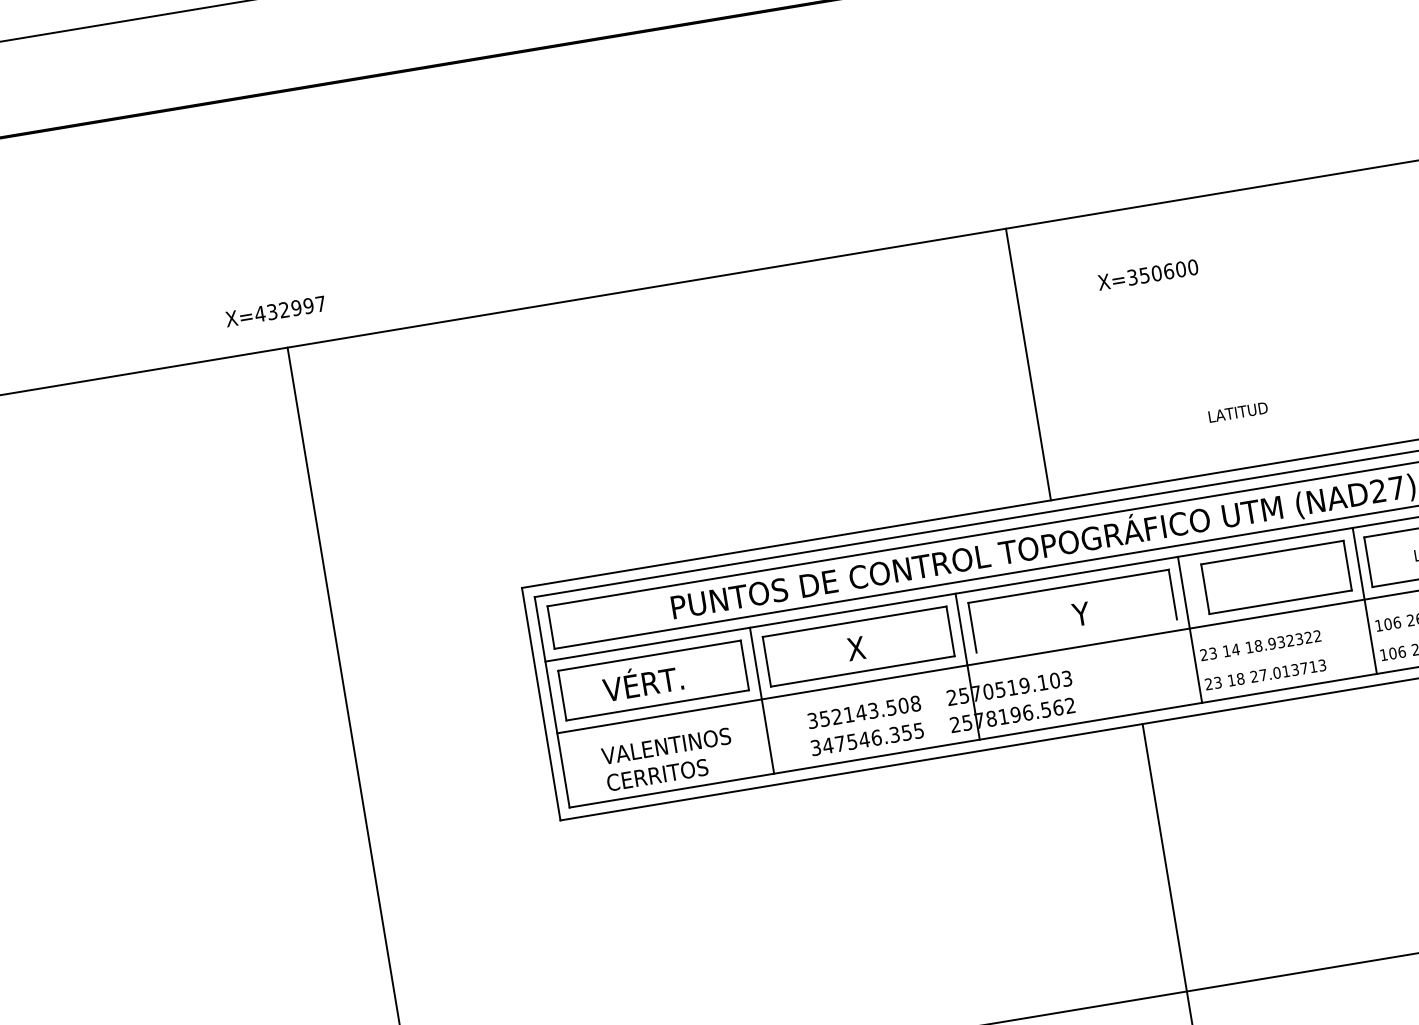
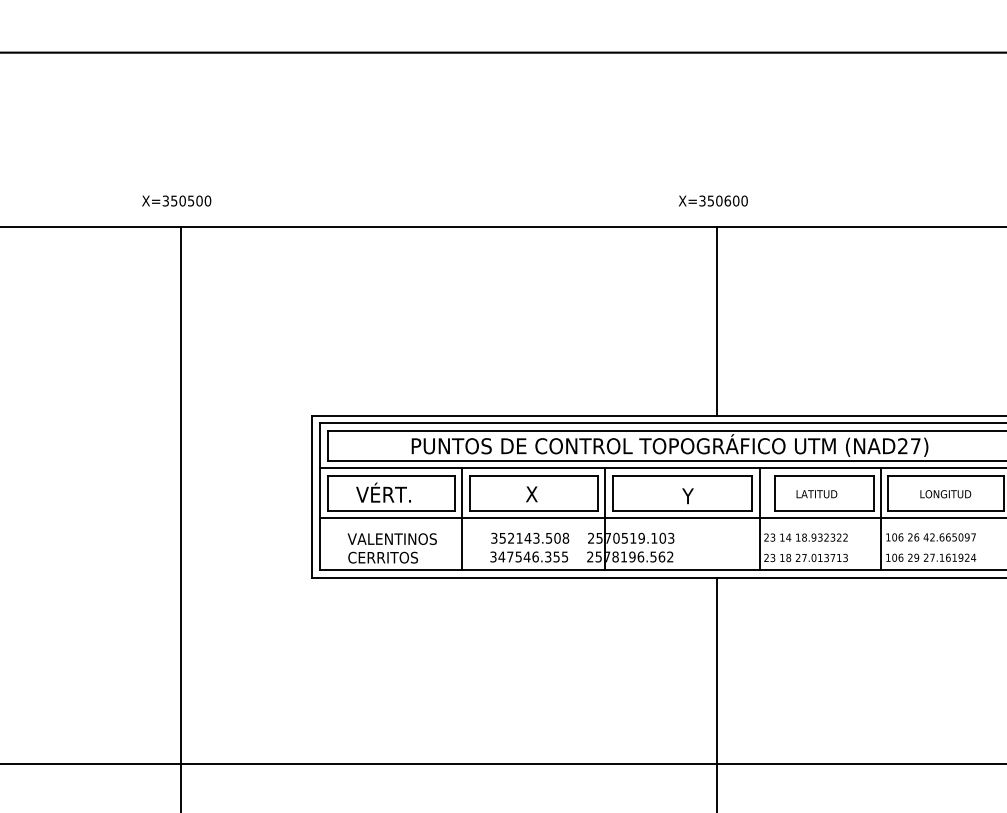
text: (1146, 274) -> (712, 200), moved
text: (289, 308) -> (186, 200), X=432997 -> X=350500
line: (1028, 363) -> (717, 320), moved
text: (1237, 412) -> (816, 494), moved
line: (1076, 635) -> (682, 510), added

